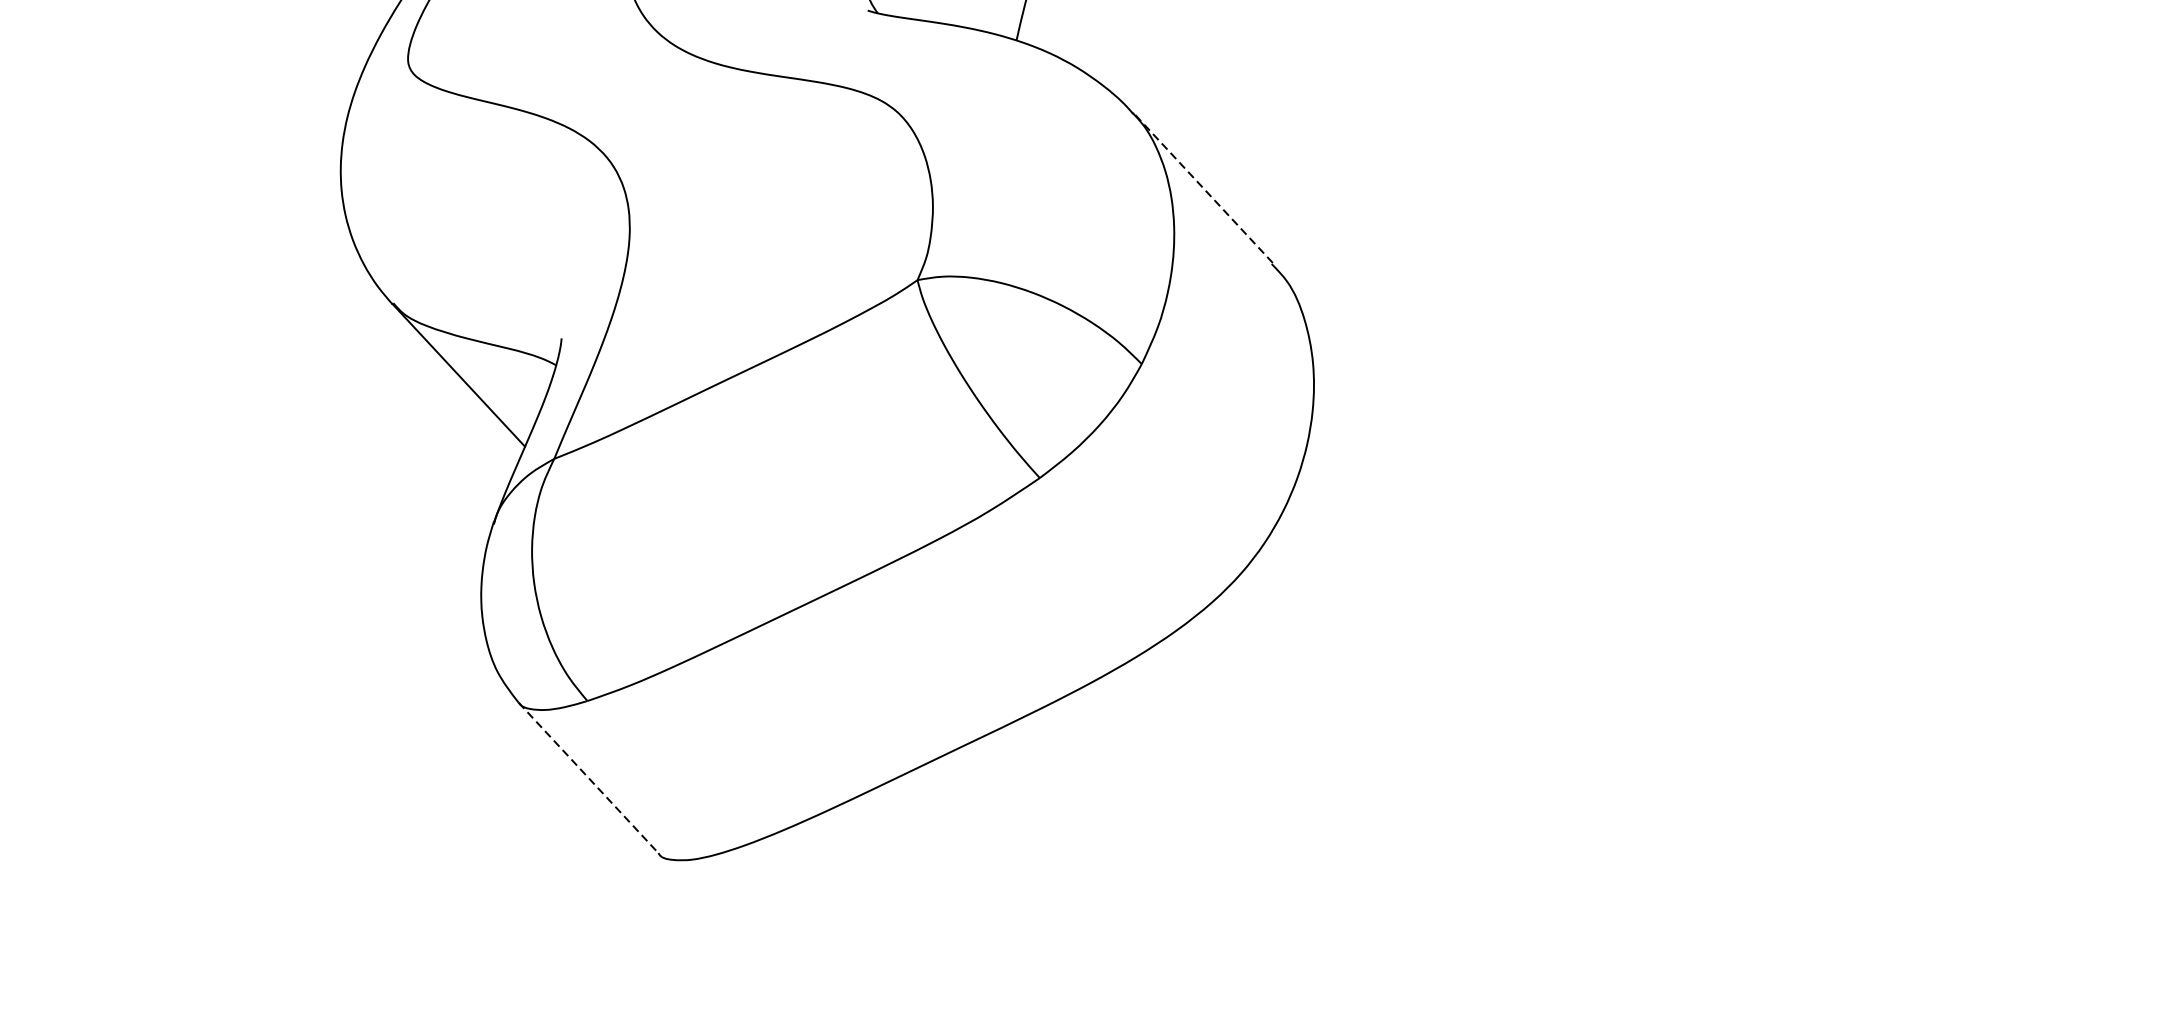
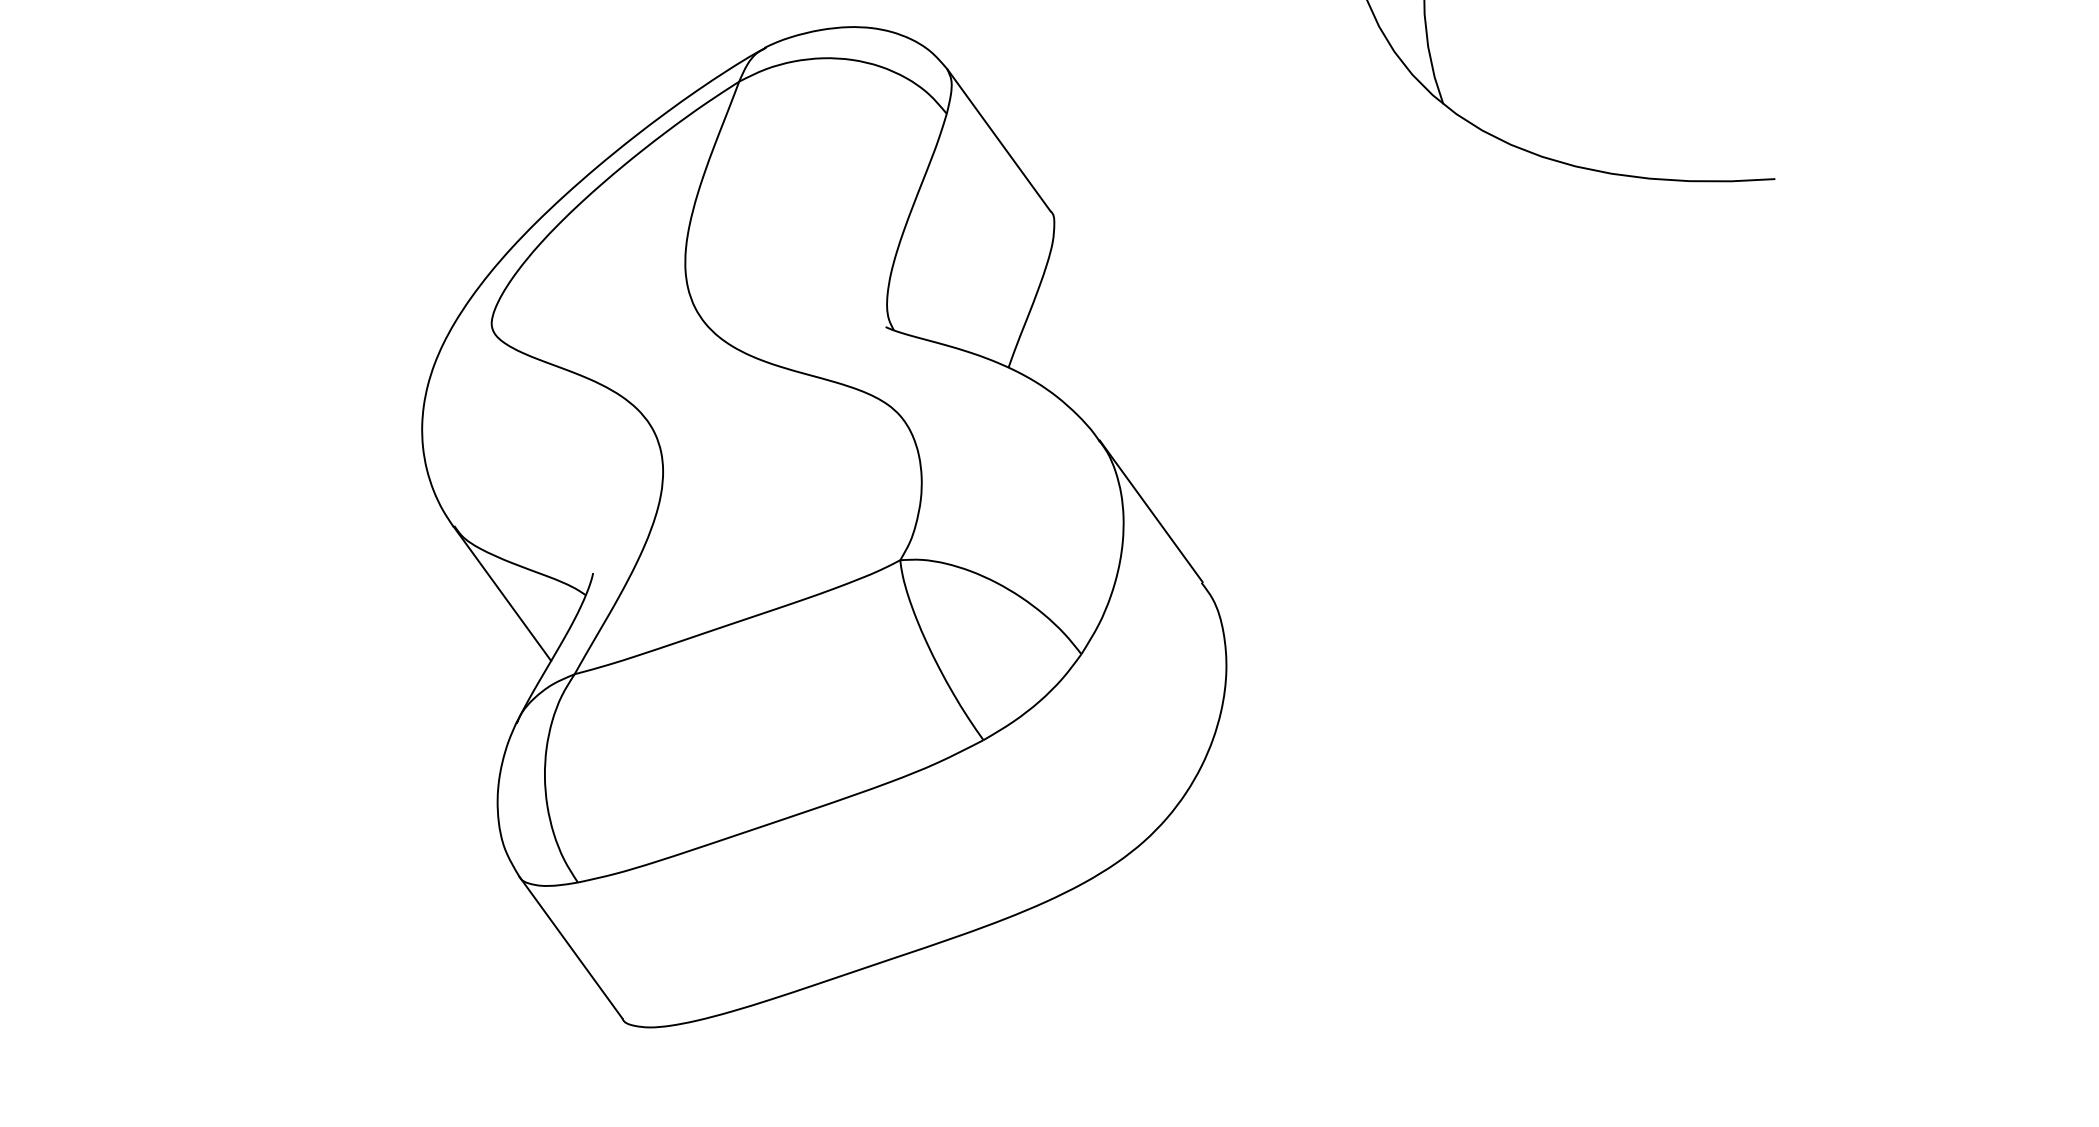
line: (1202, 186) -> (1150, 510), dashed -> solid
line: (589, 778) -> (571, 948), dashed -> solid

